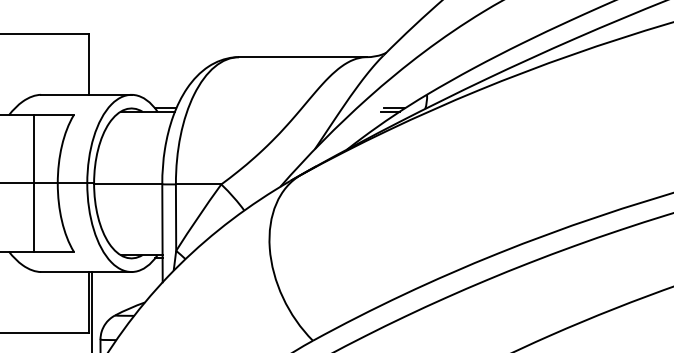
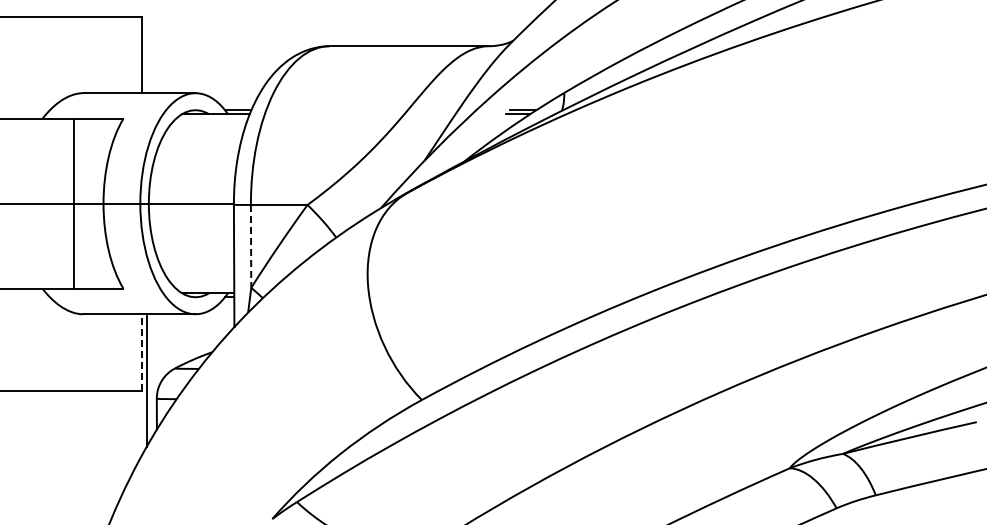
line: (176, 217) -> (251, 246), solid -> dashed
line: (89, 302) -> (142, 352), solid -> dashed

